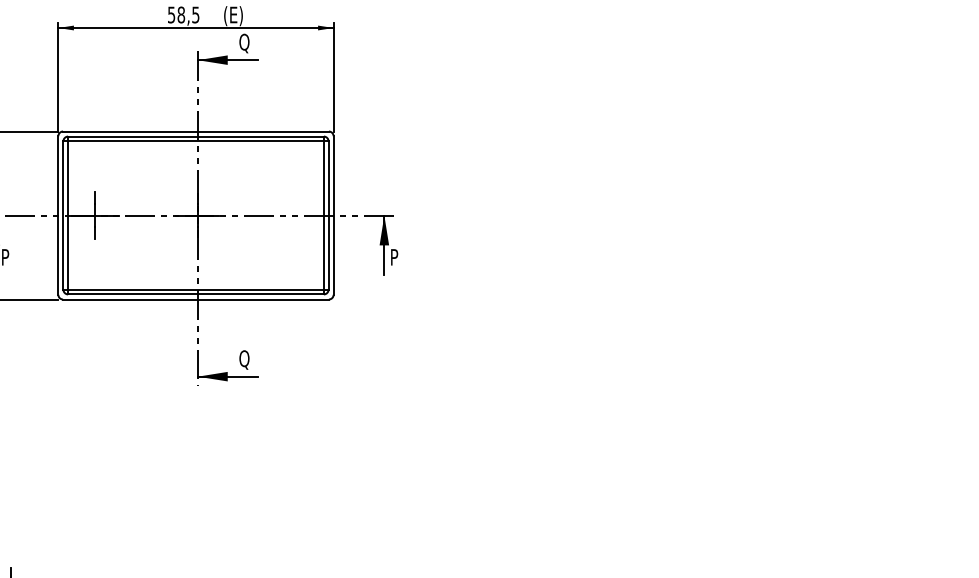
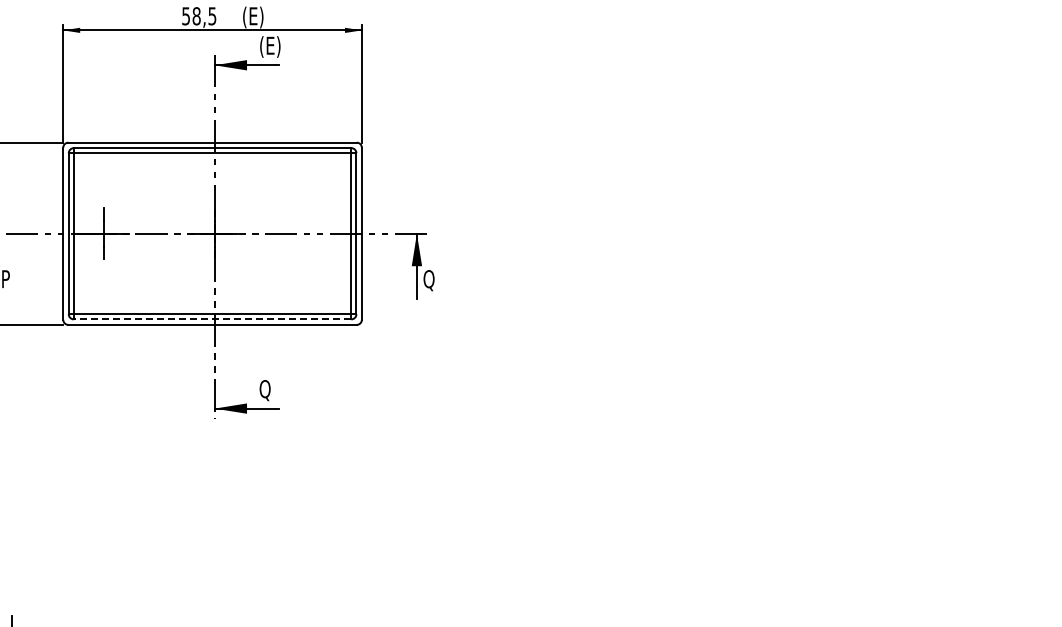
text: (248, 42) -> (269, 46), Q -> (E)
text: (395, 258) -> (428, 280), P -> Q
line: (195, 294) -> (212, 319), solid -> dashed

